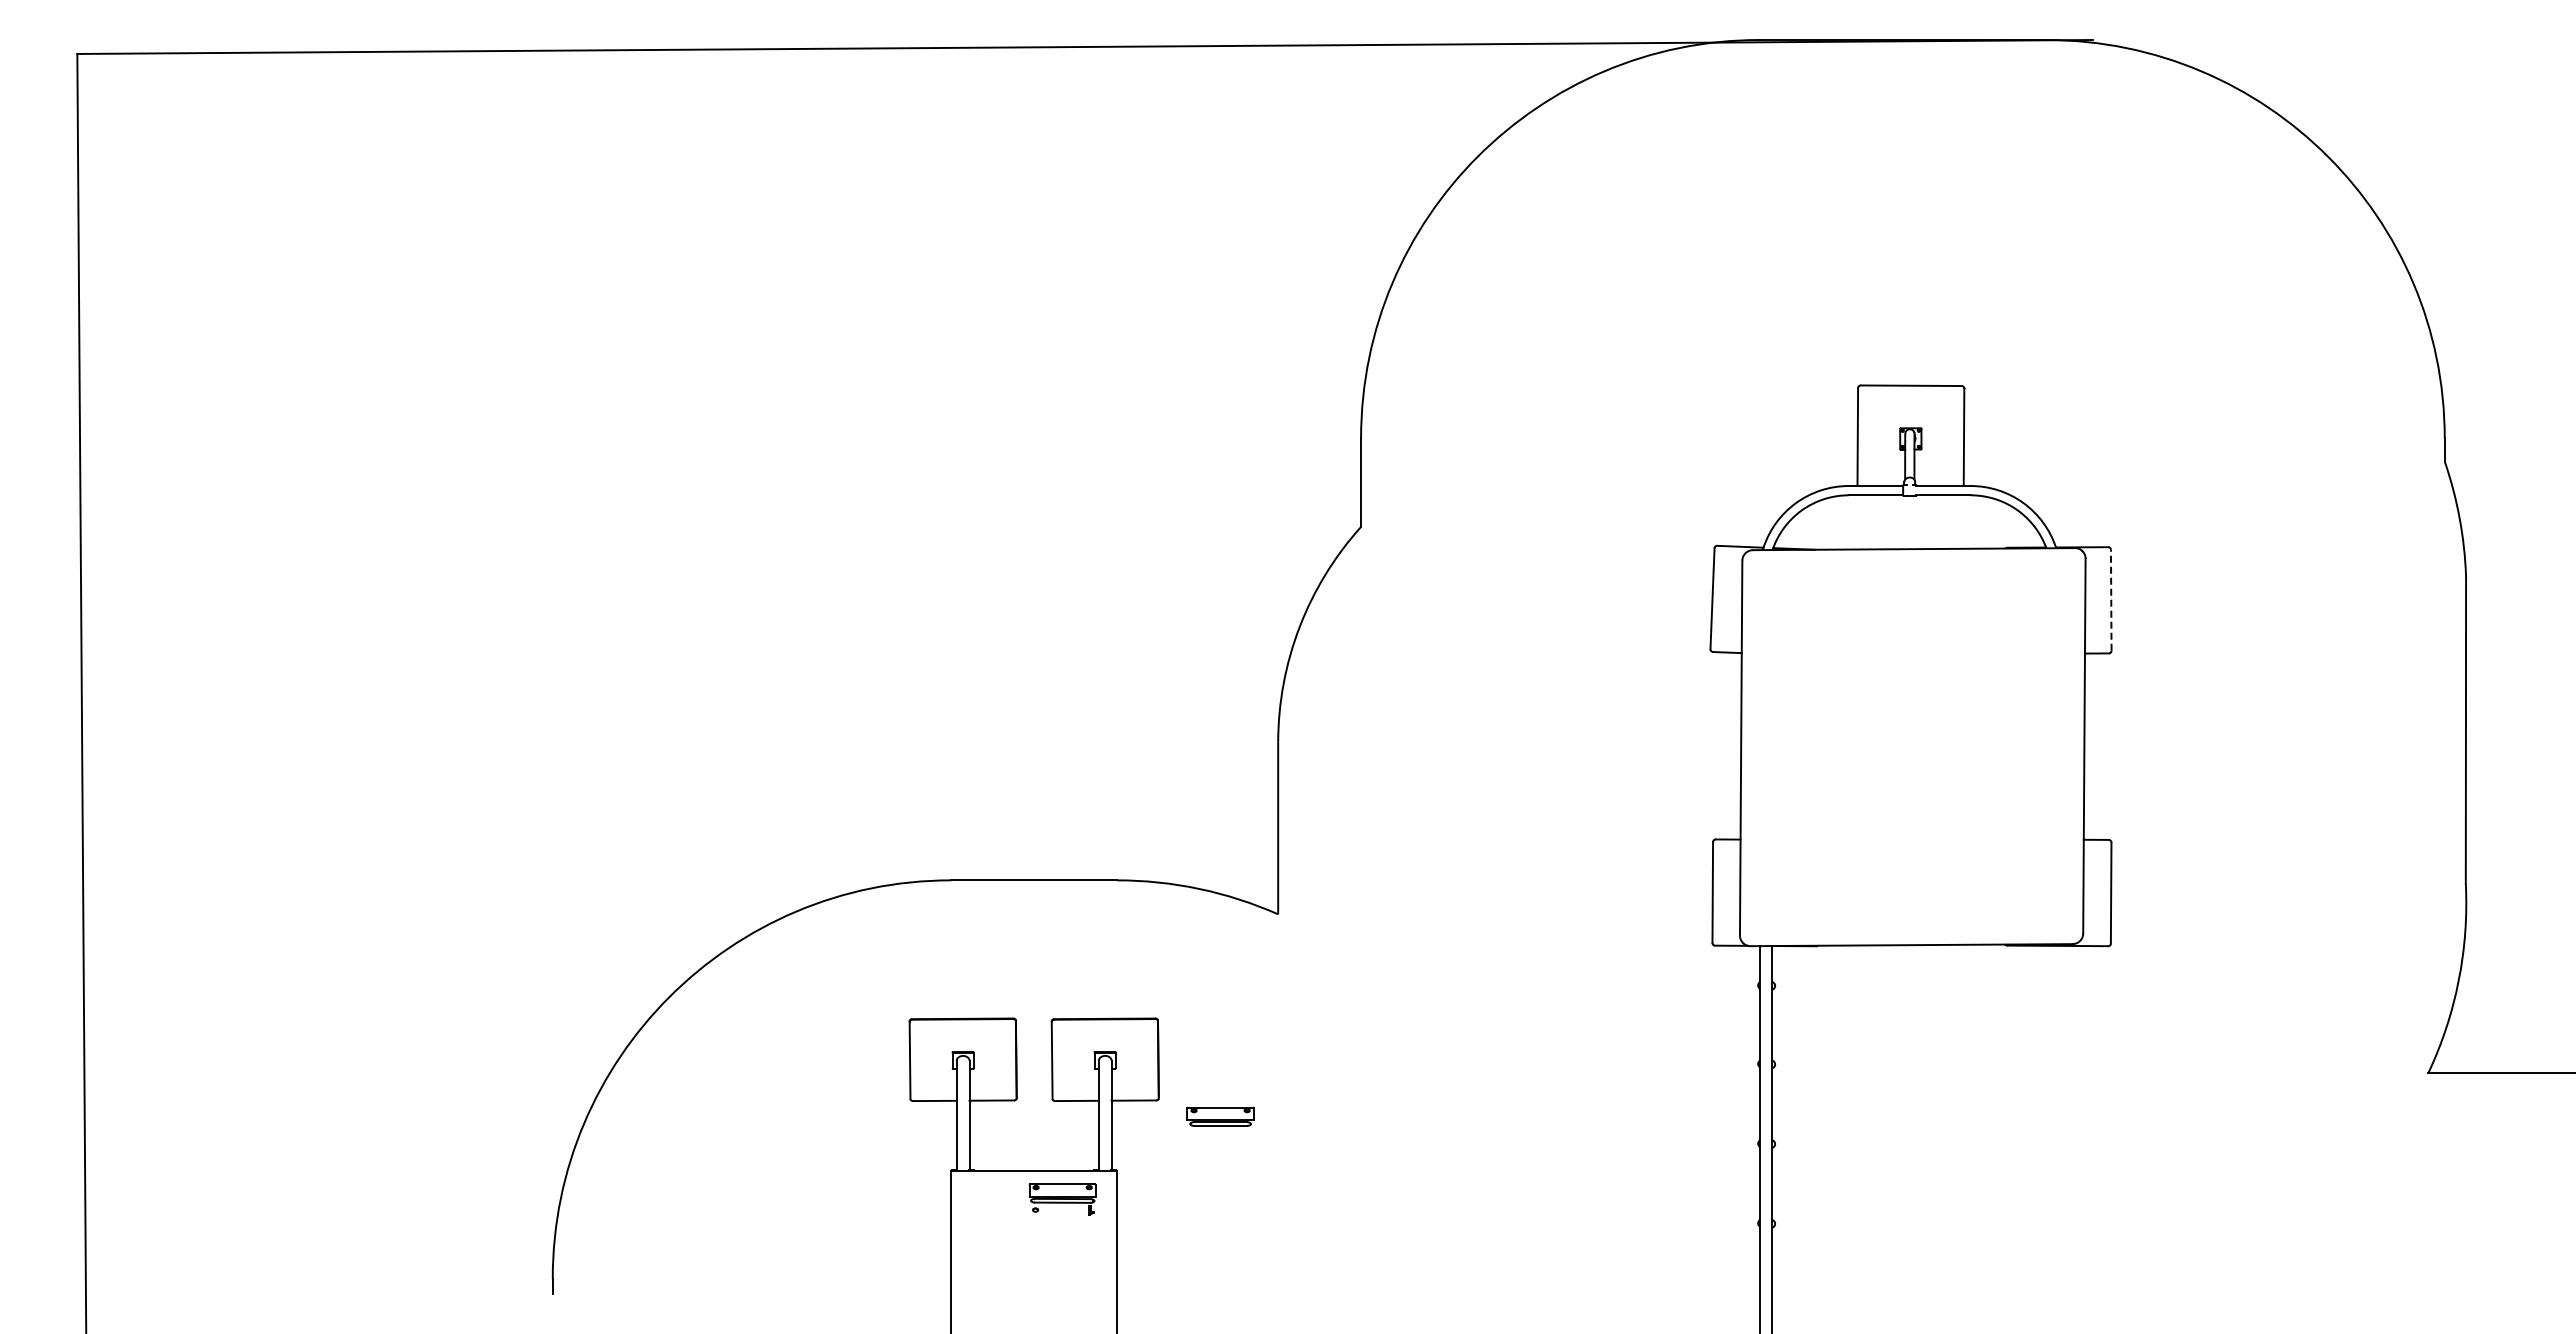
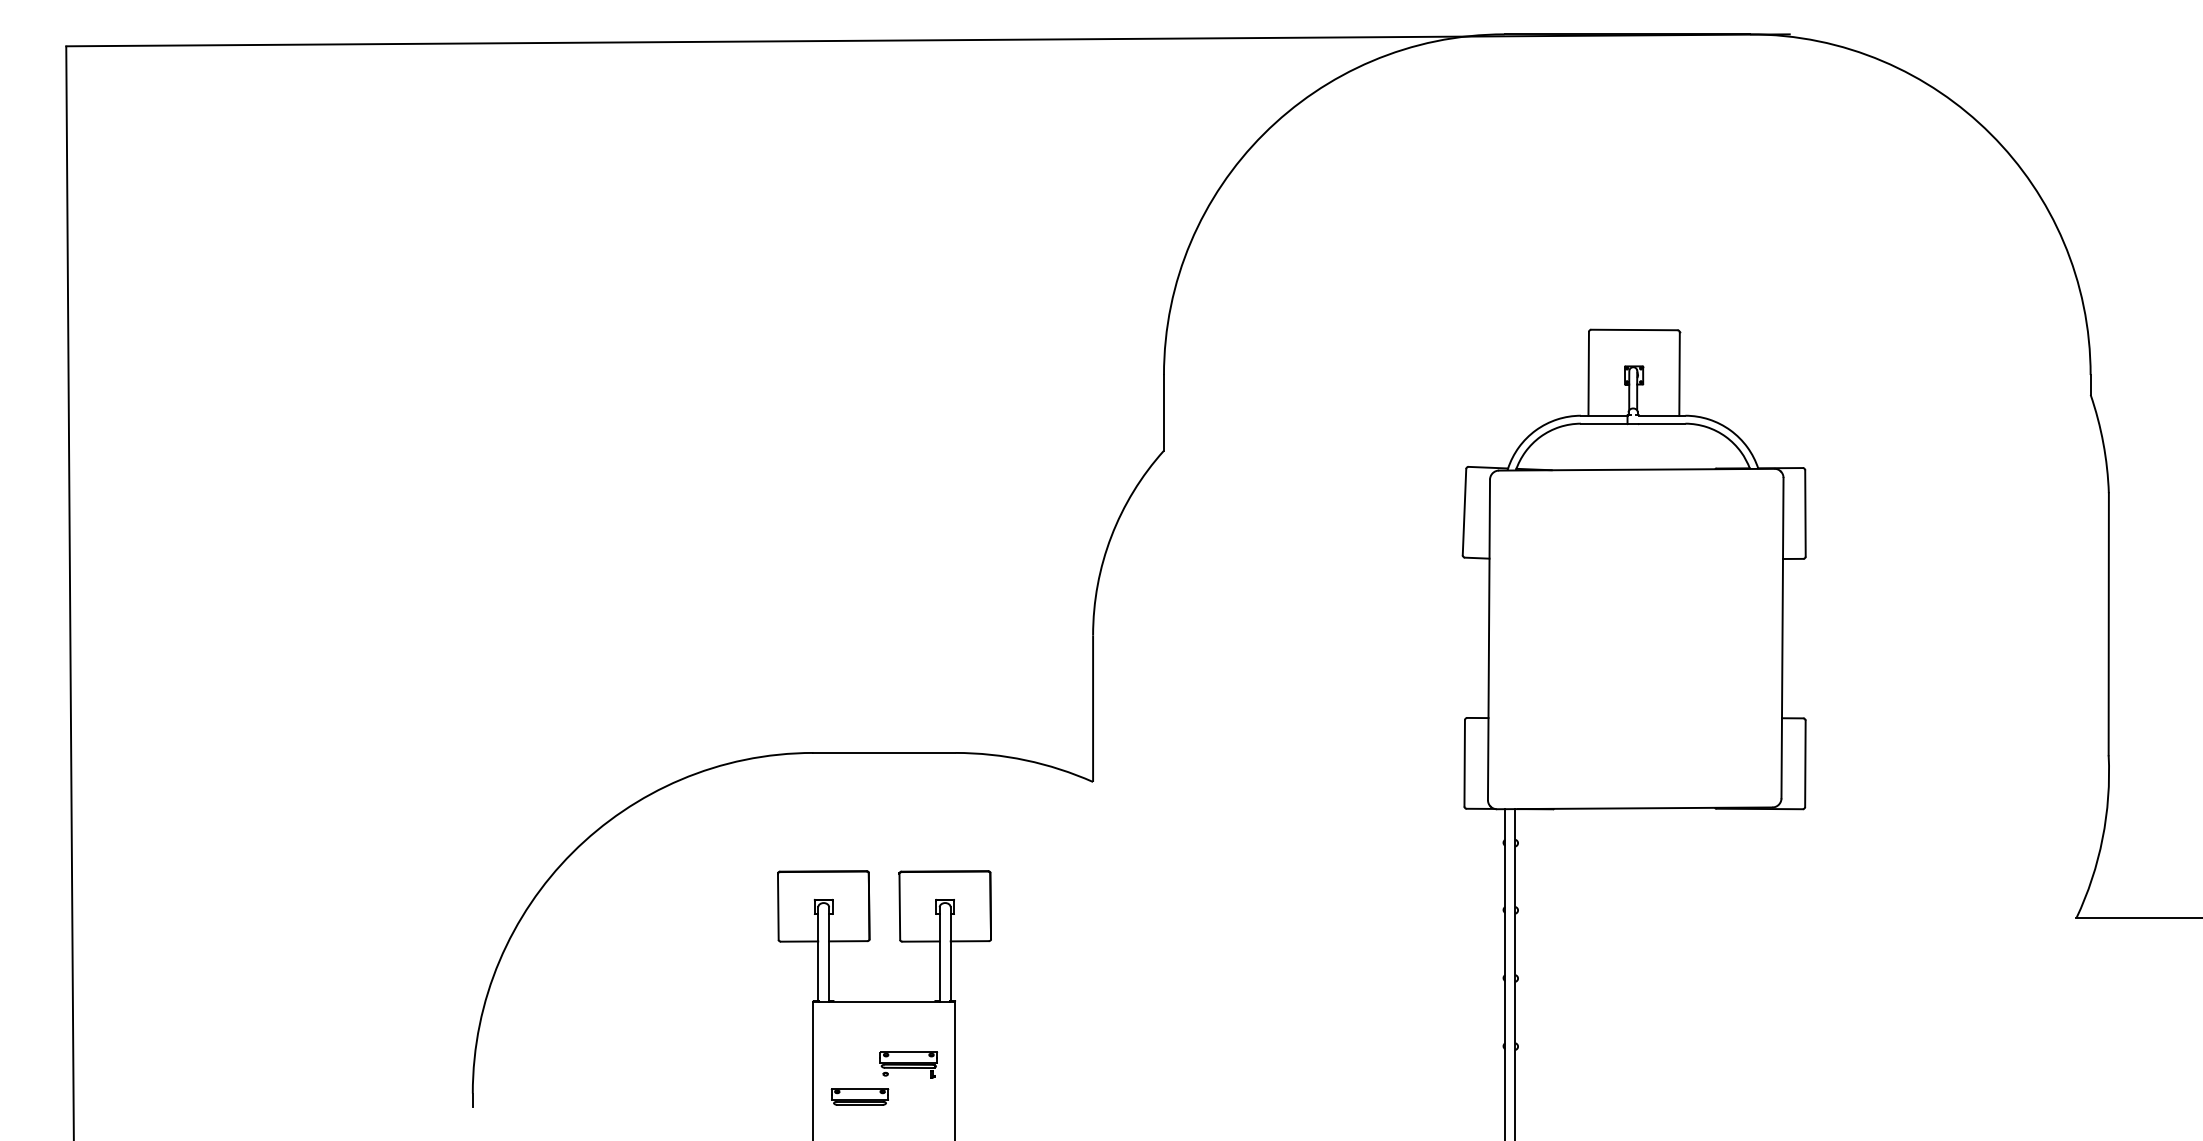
line: (2111, 599) -> (1805, 512), dashed -> solid
part: (1220, 1116) -> (859, 1096), moved
part: (1062, 1199) -> (908, 1065), moved

